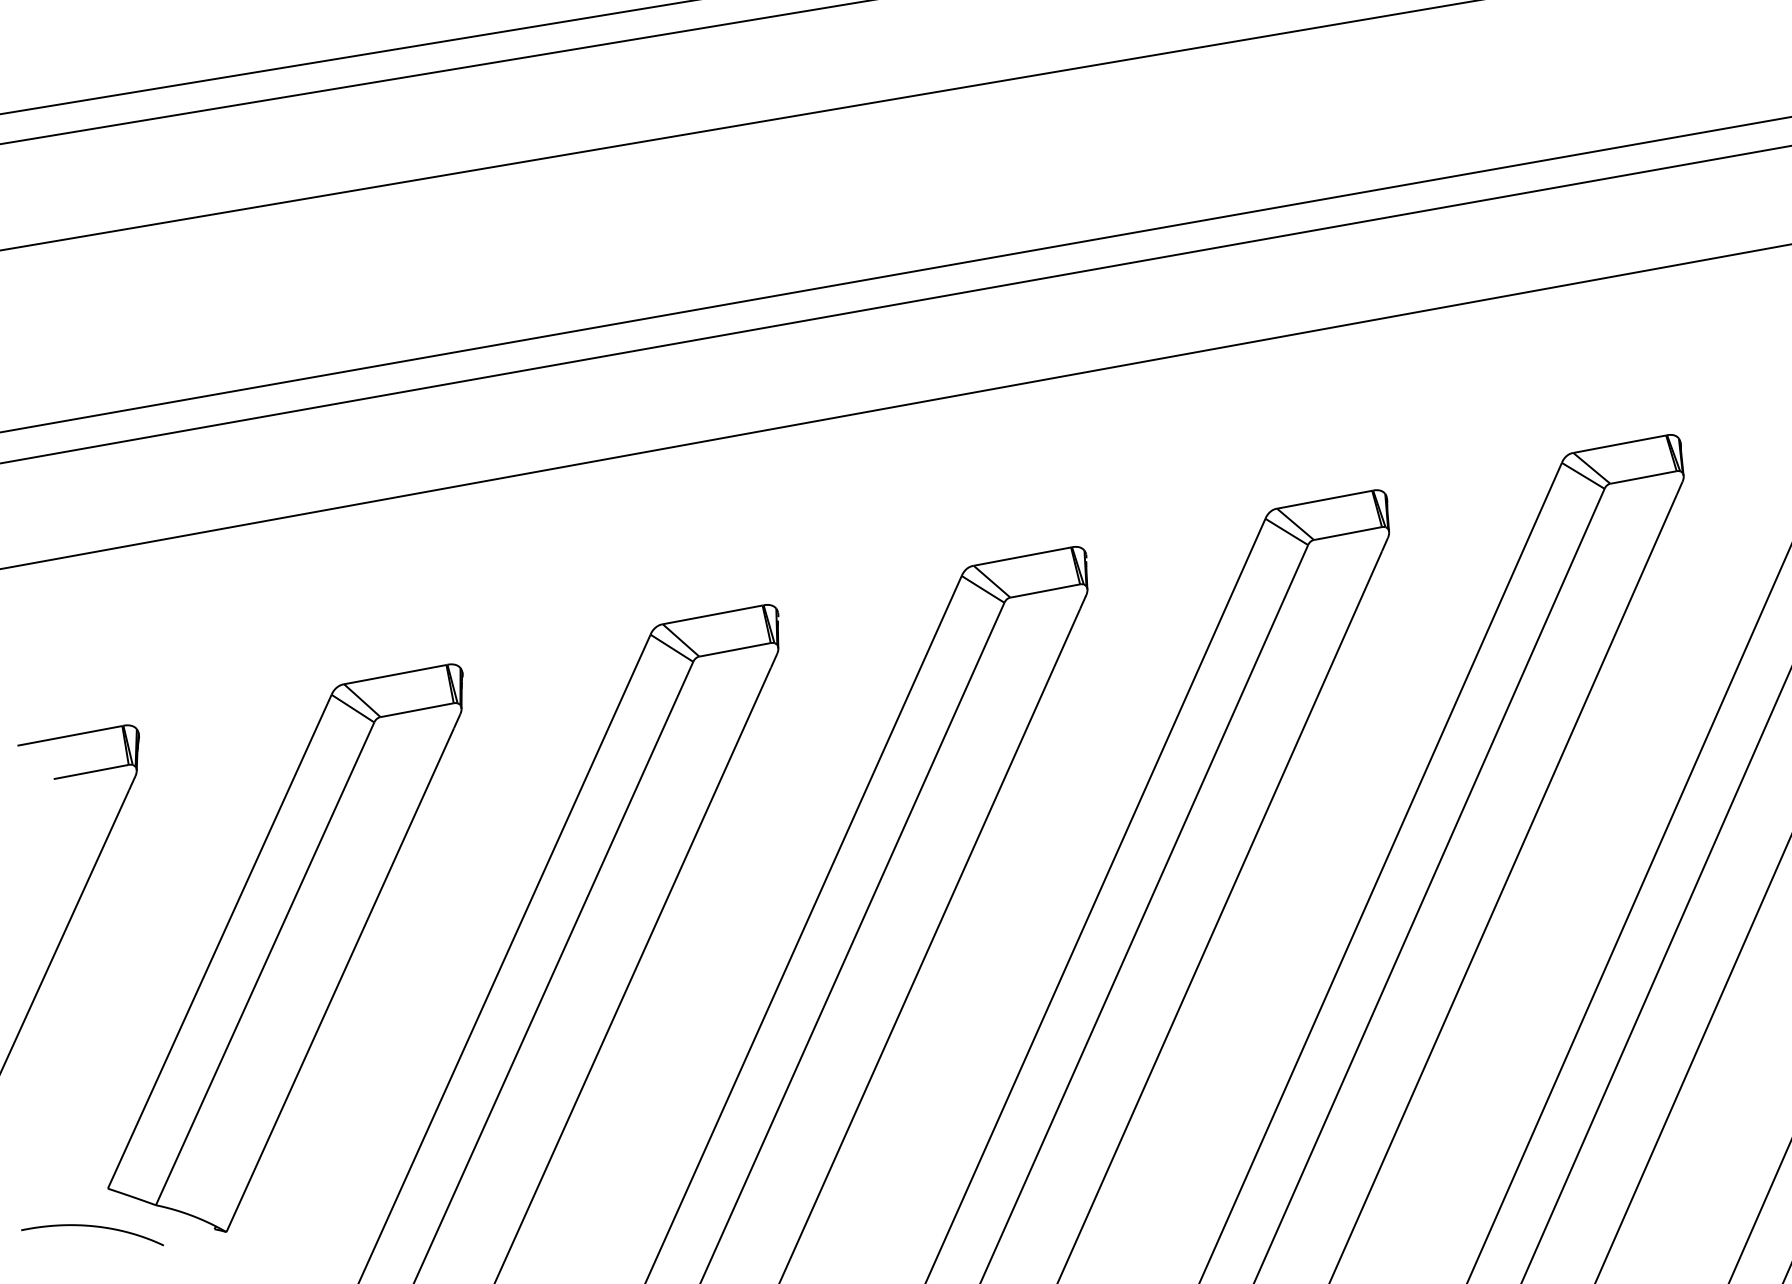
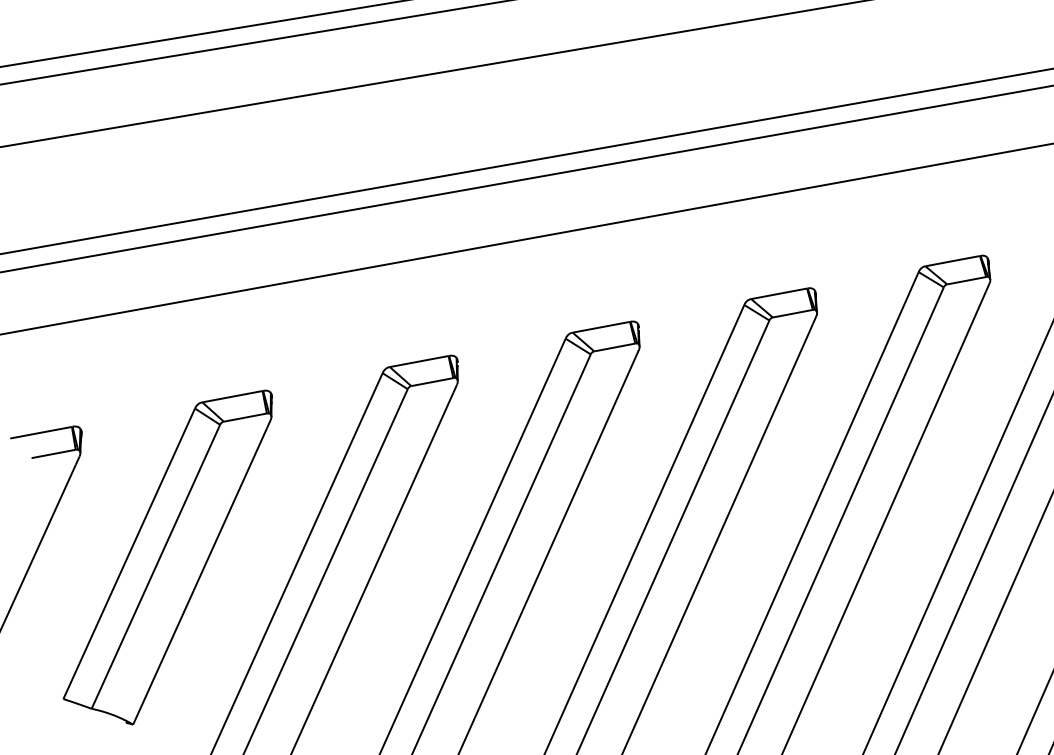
curve: (94, 1228) -> (55, 722), removed

